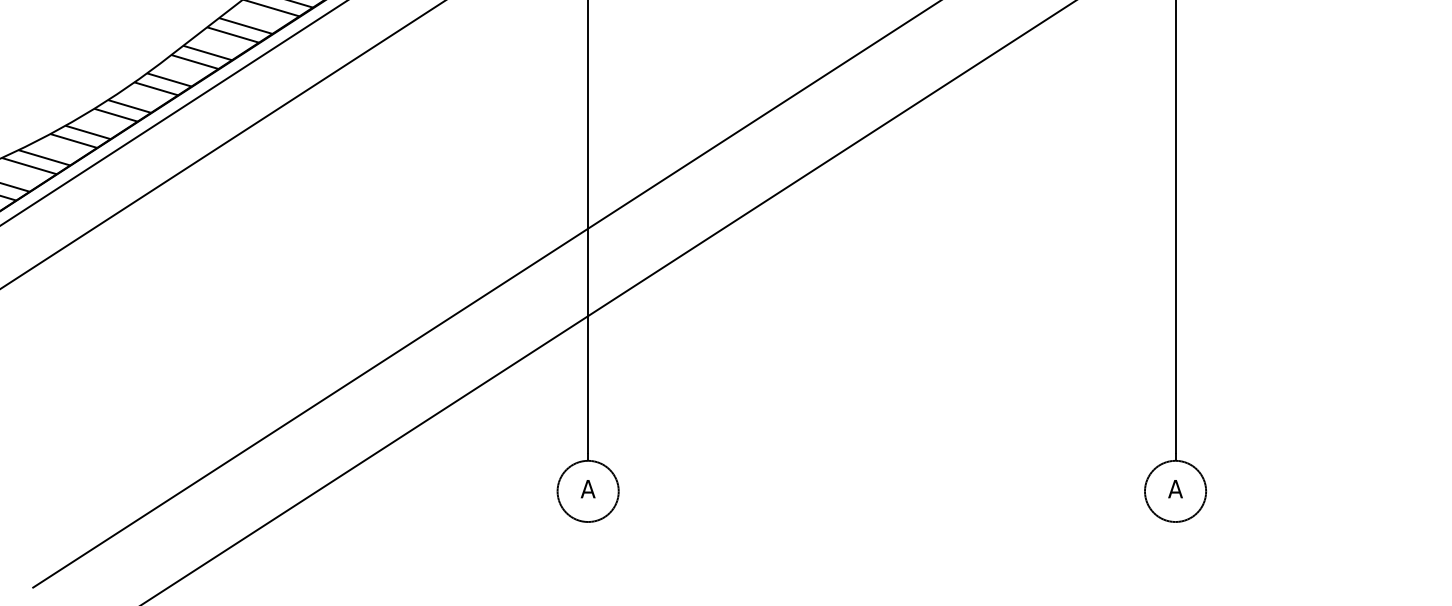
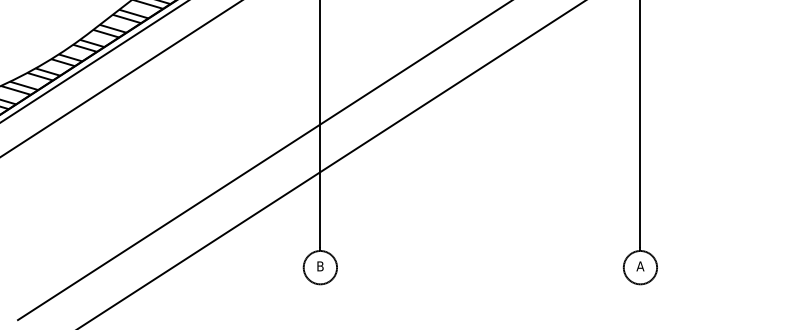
text: (588, 489) -> (320, 266), A -> B

